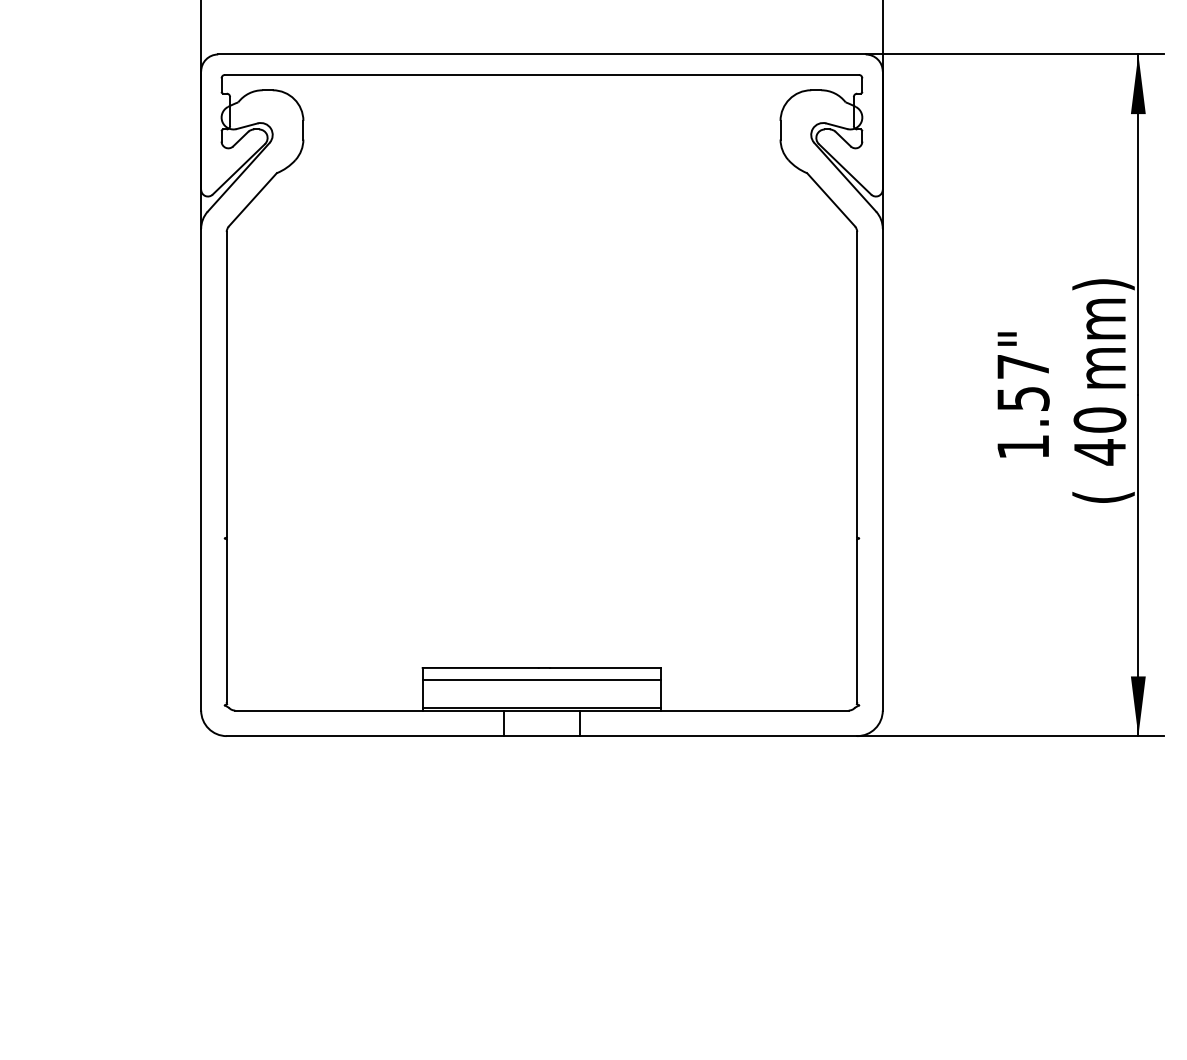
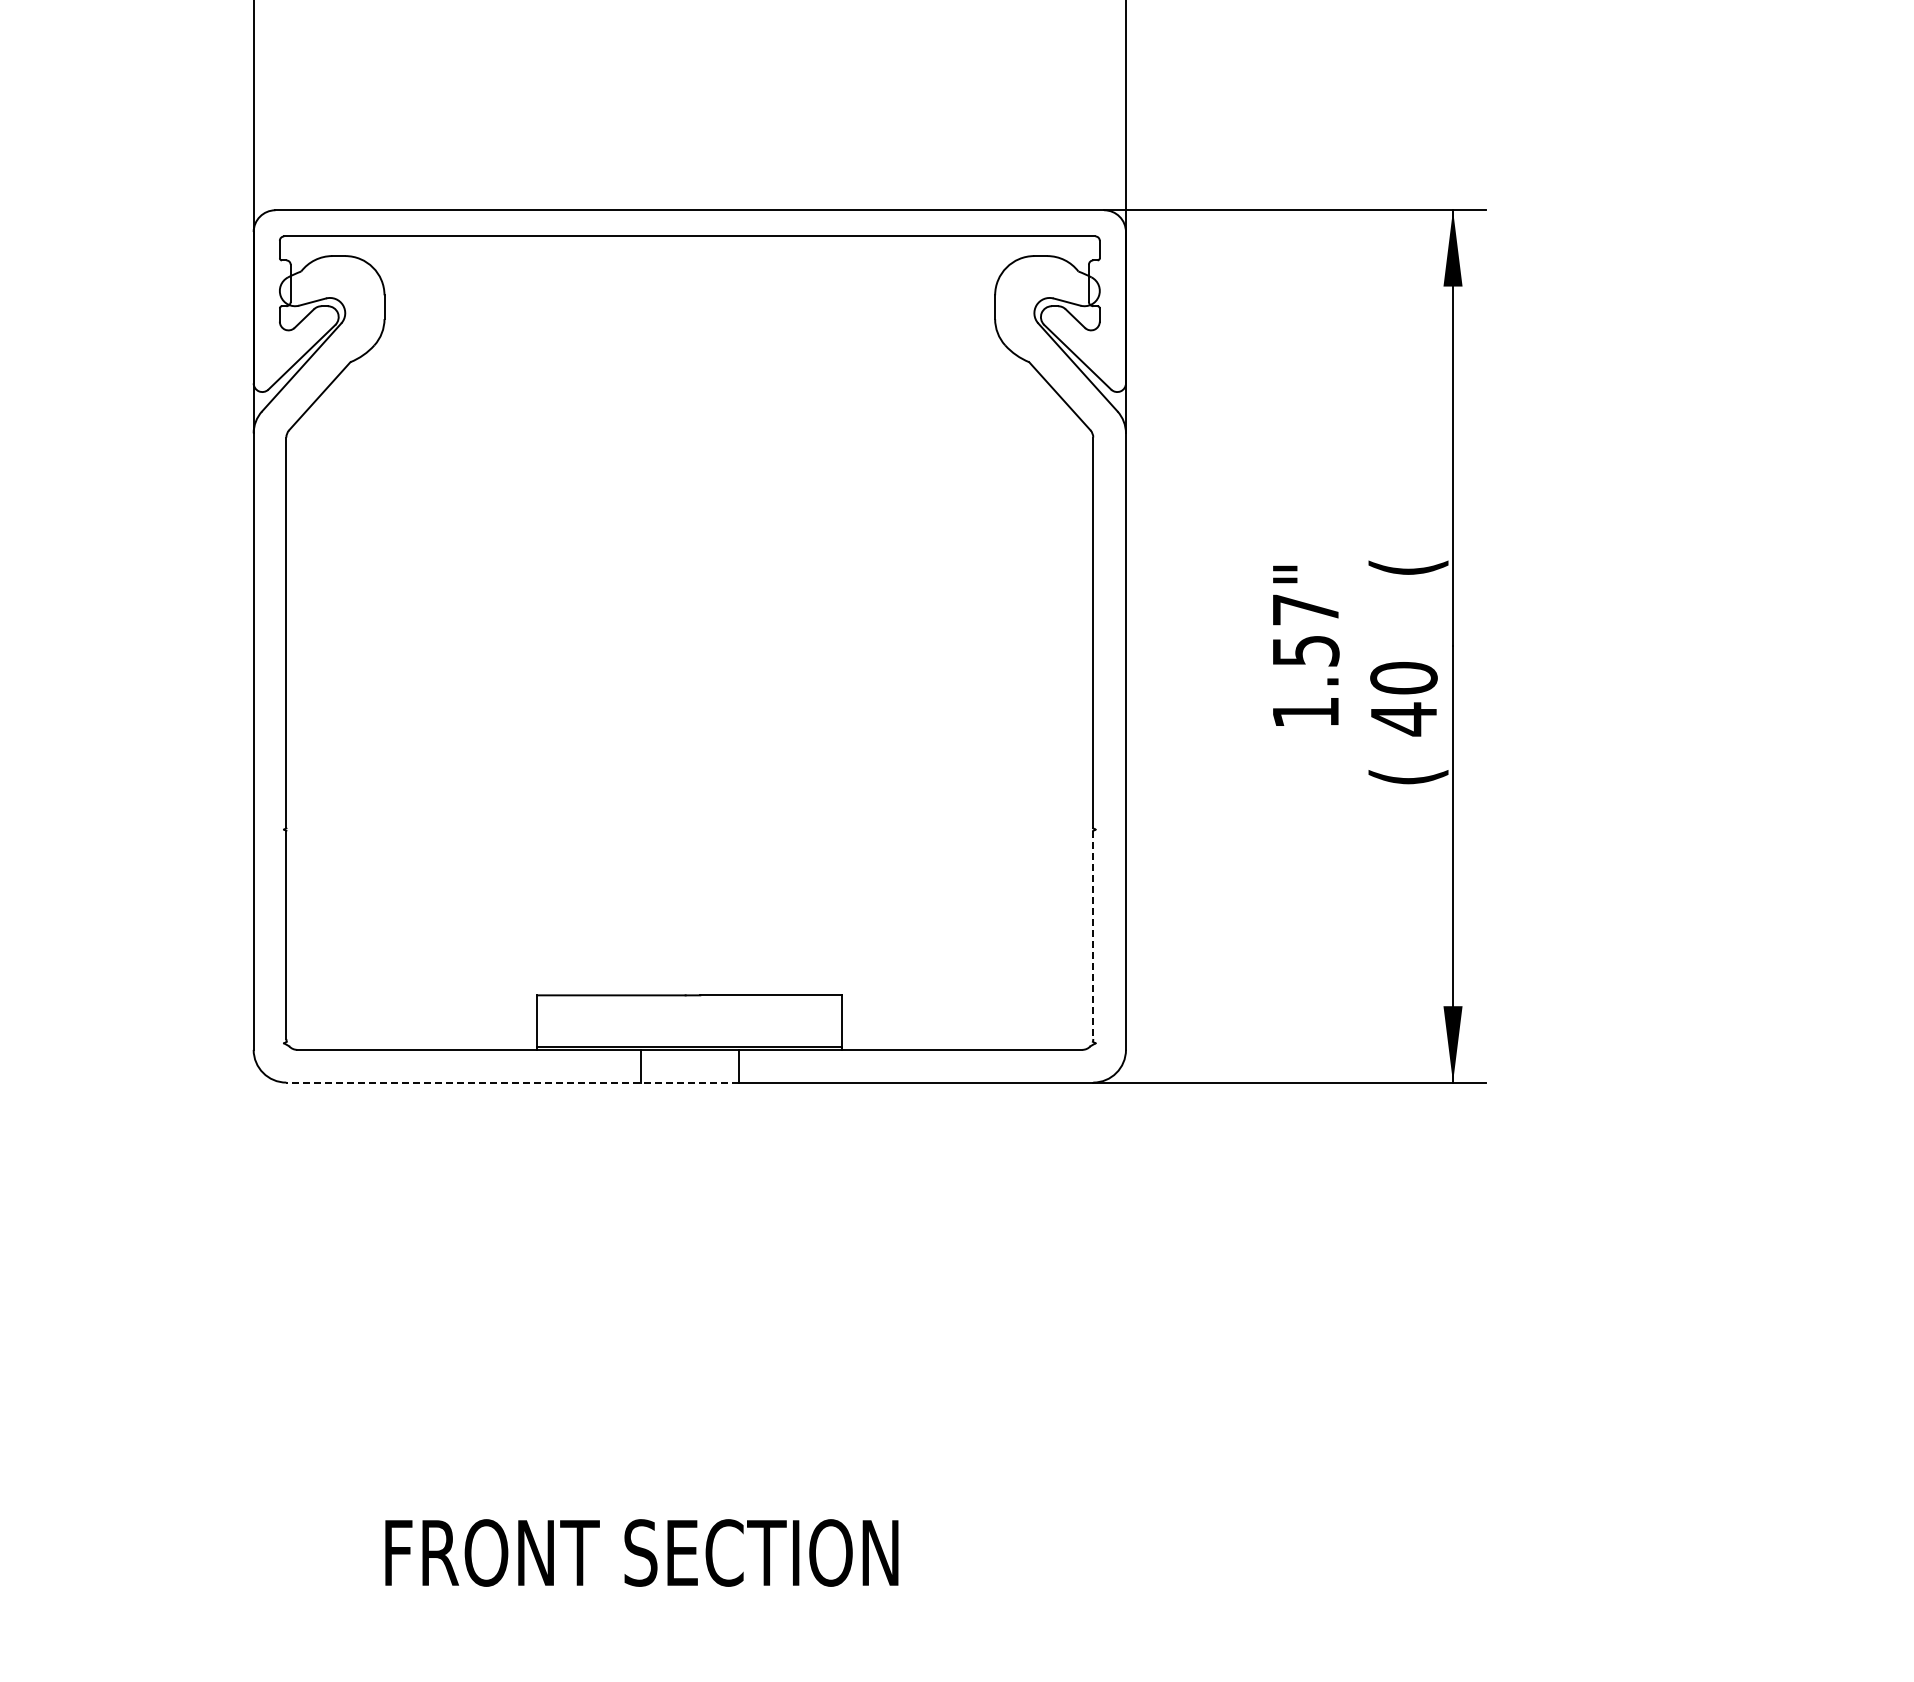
text: (1103, 333) -> (1408, 567), mm) -> (
line: (857, 621) -> (1093, 935), solid -> dashed
line: (541, 680) -> (689, 1011), removed
line: (403, 736) -> (512, 1082), solid -> dashed

